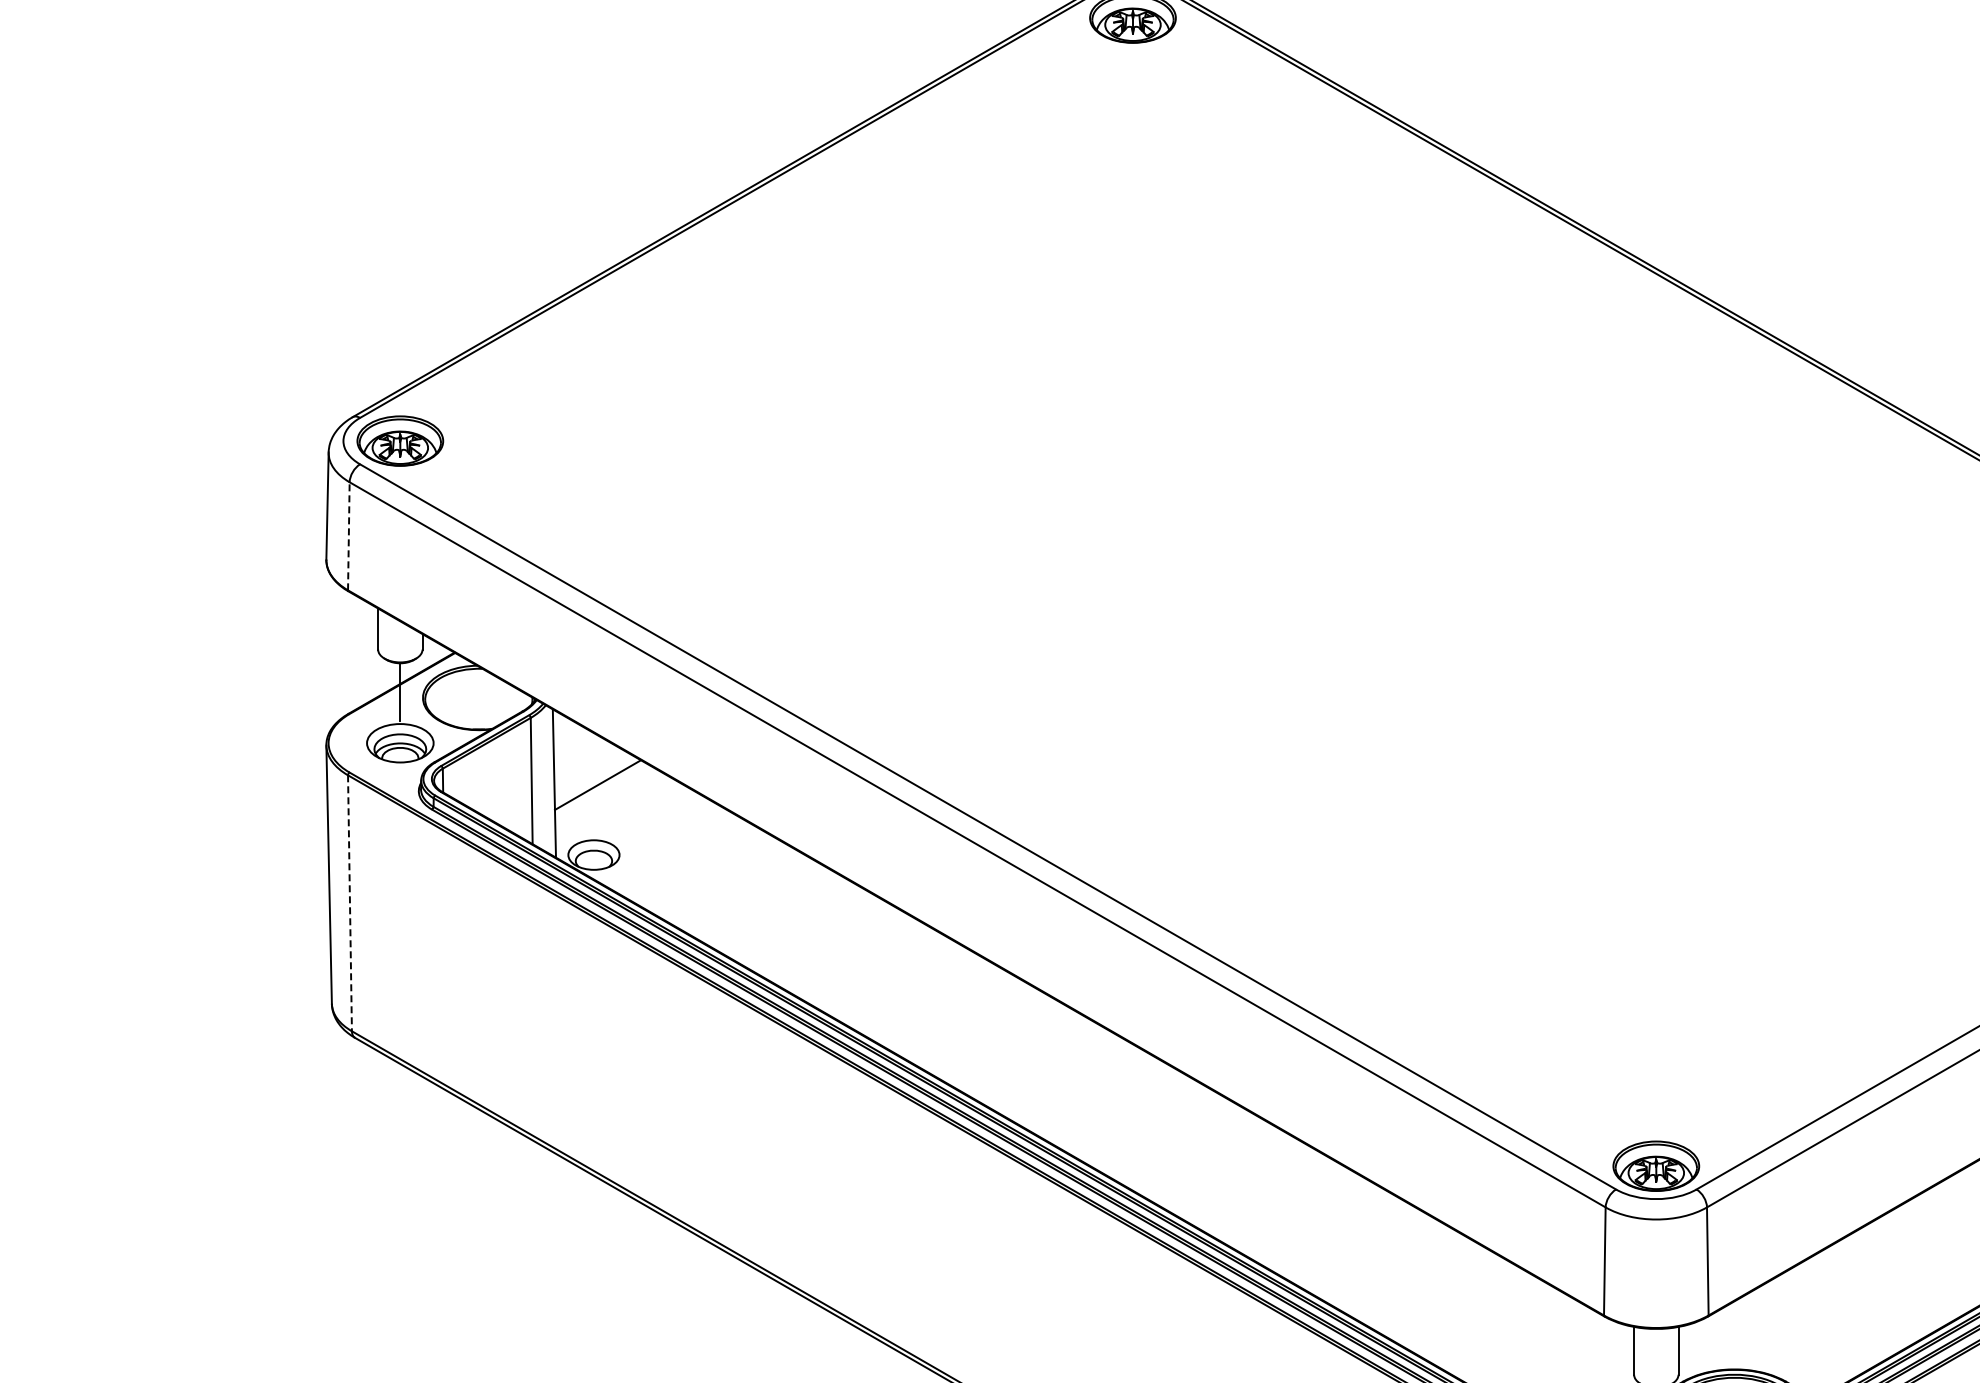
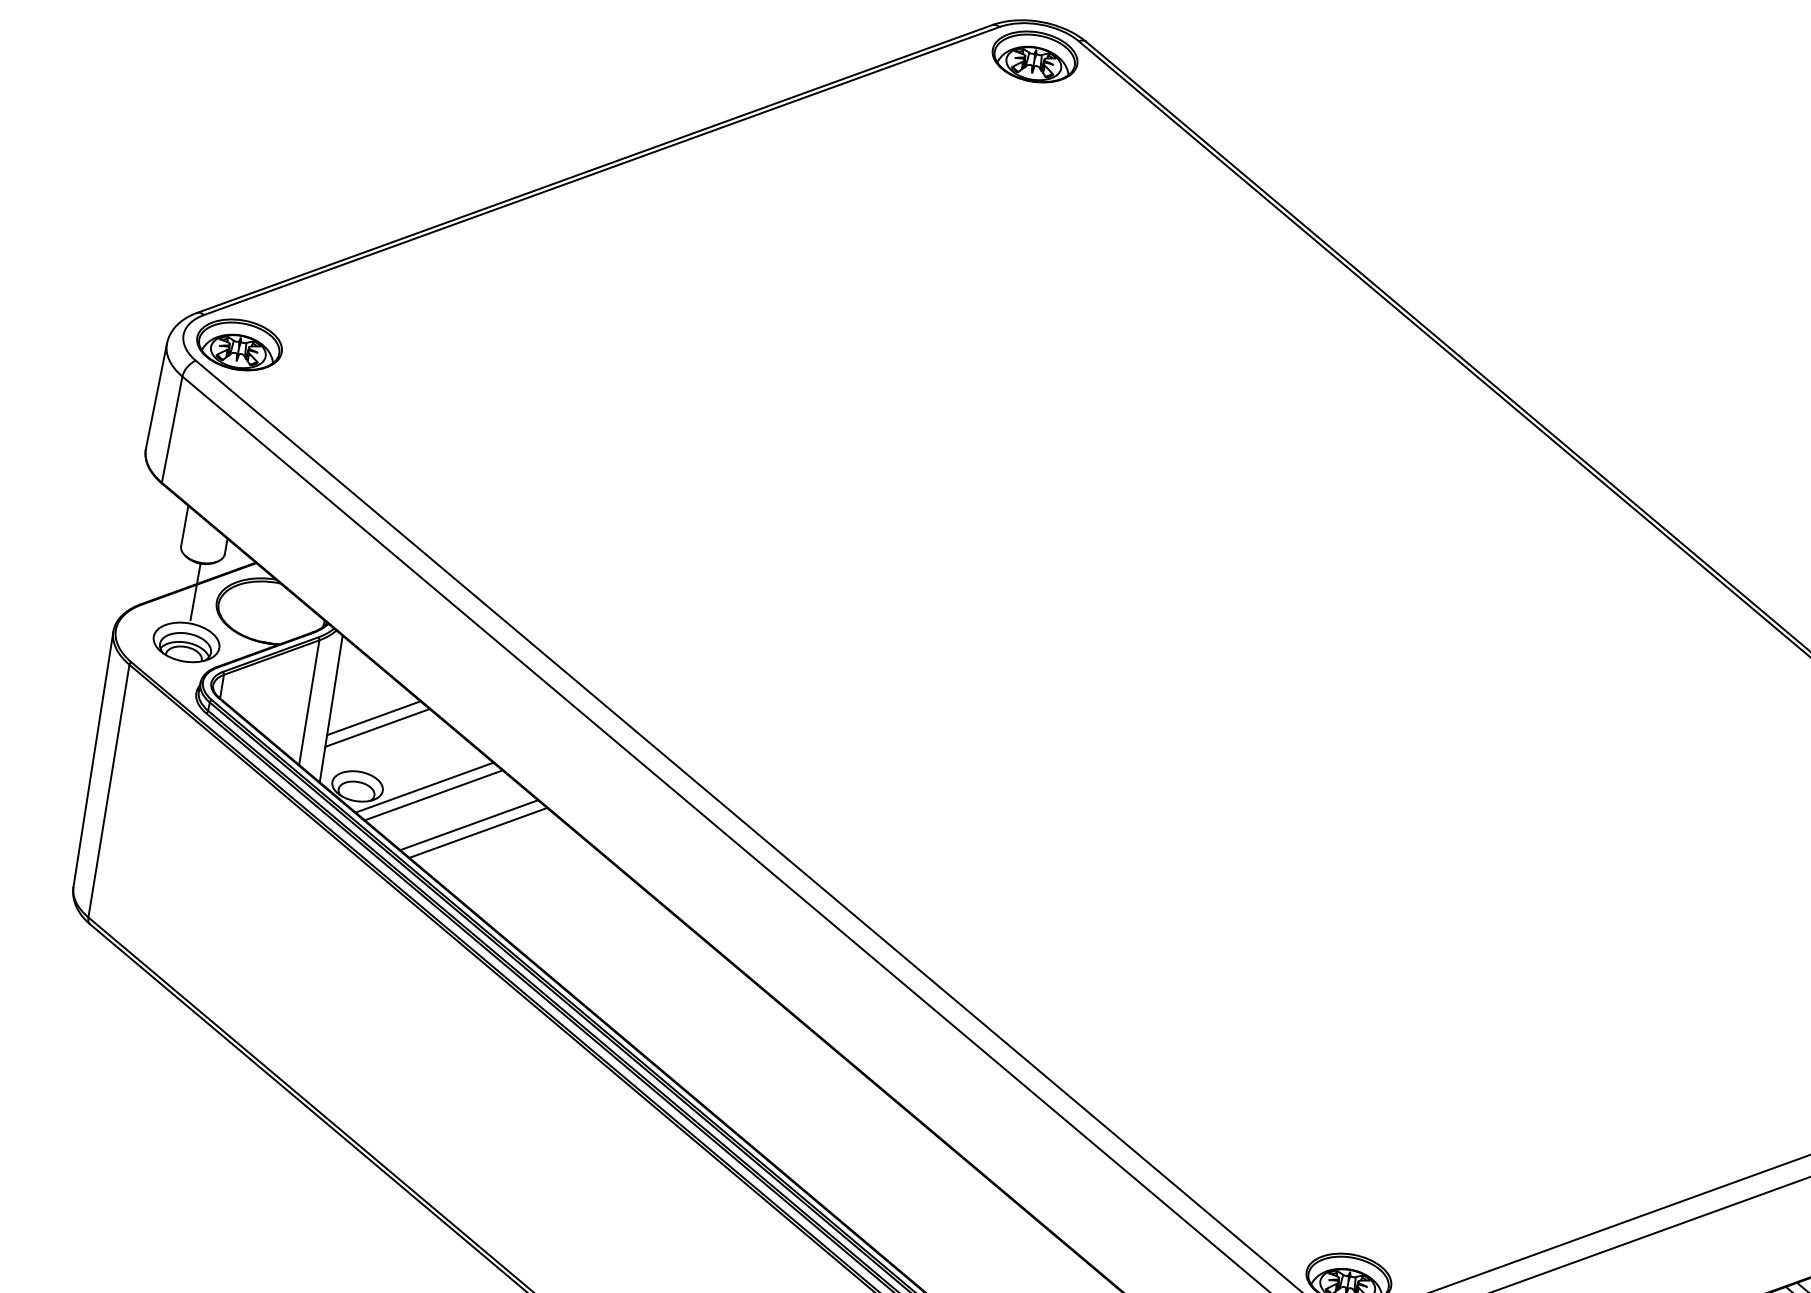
line: (348, 535) -> (171, 428), dashed -> solid
line: (603, 793) -> (377, 727), added
line: (659, 844) -> (423, 787), added
line: (670, 850) -> (433, 795), added
line: (710, 873) -> (469, 825), added
line: (720, 879) -> (477, 832), added
line: (349, 903) -> (108, 791), dashed -> solid

